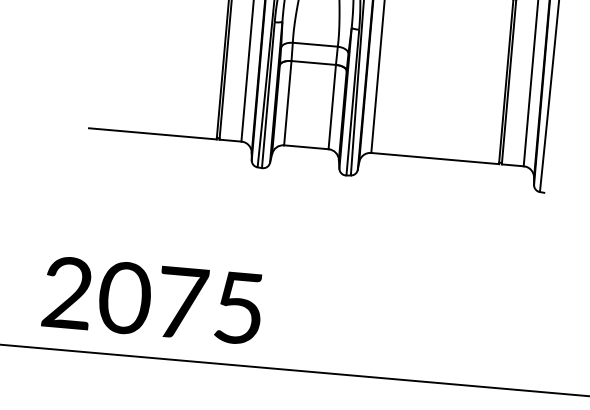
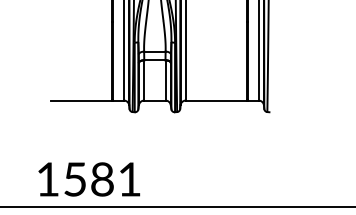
text: (152, 300) -> (88, 179), 2075 -> 1581

